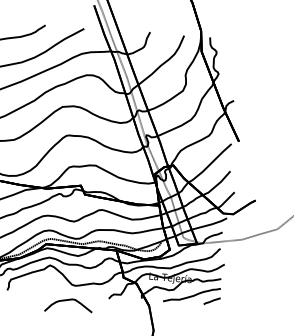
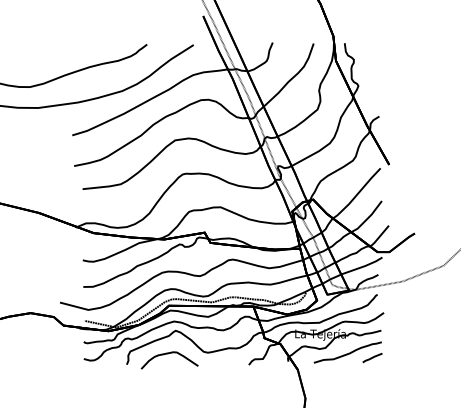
curve: (68, 300) -> (168, 354), moved

